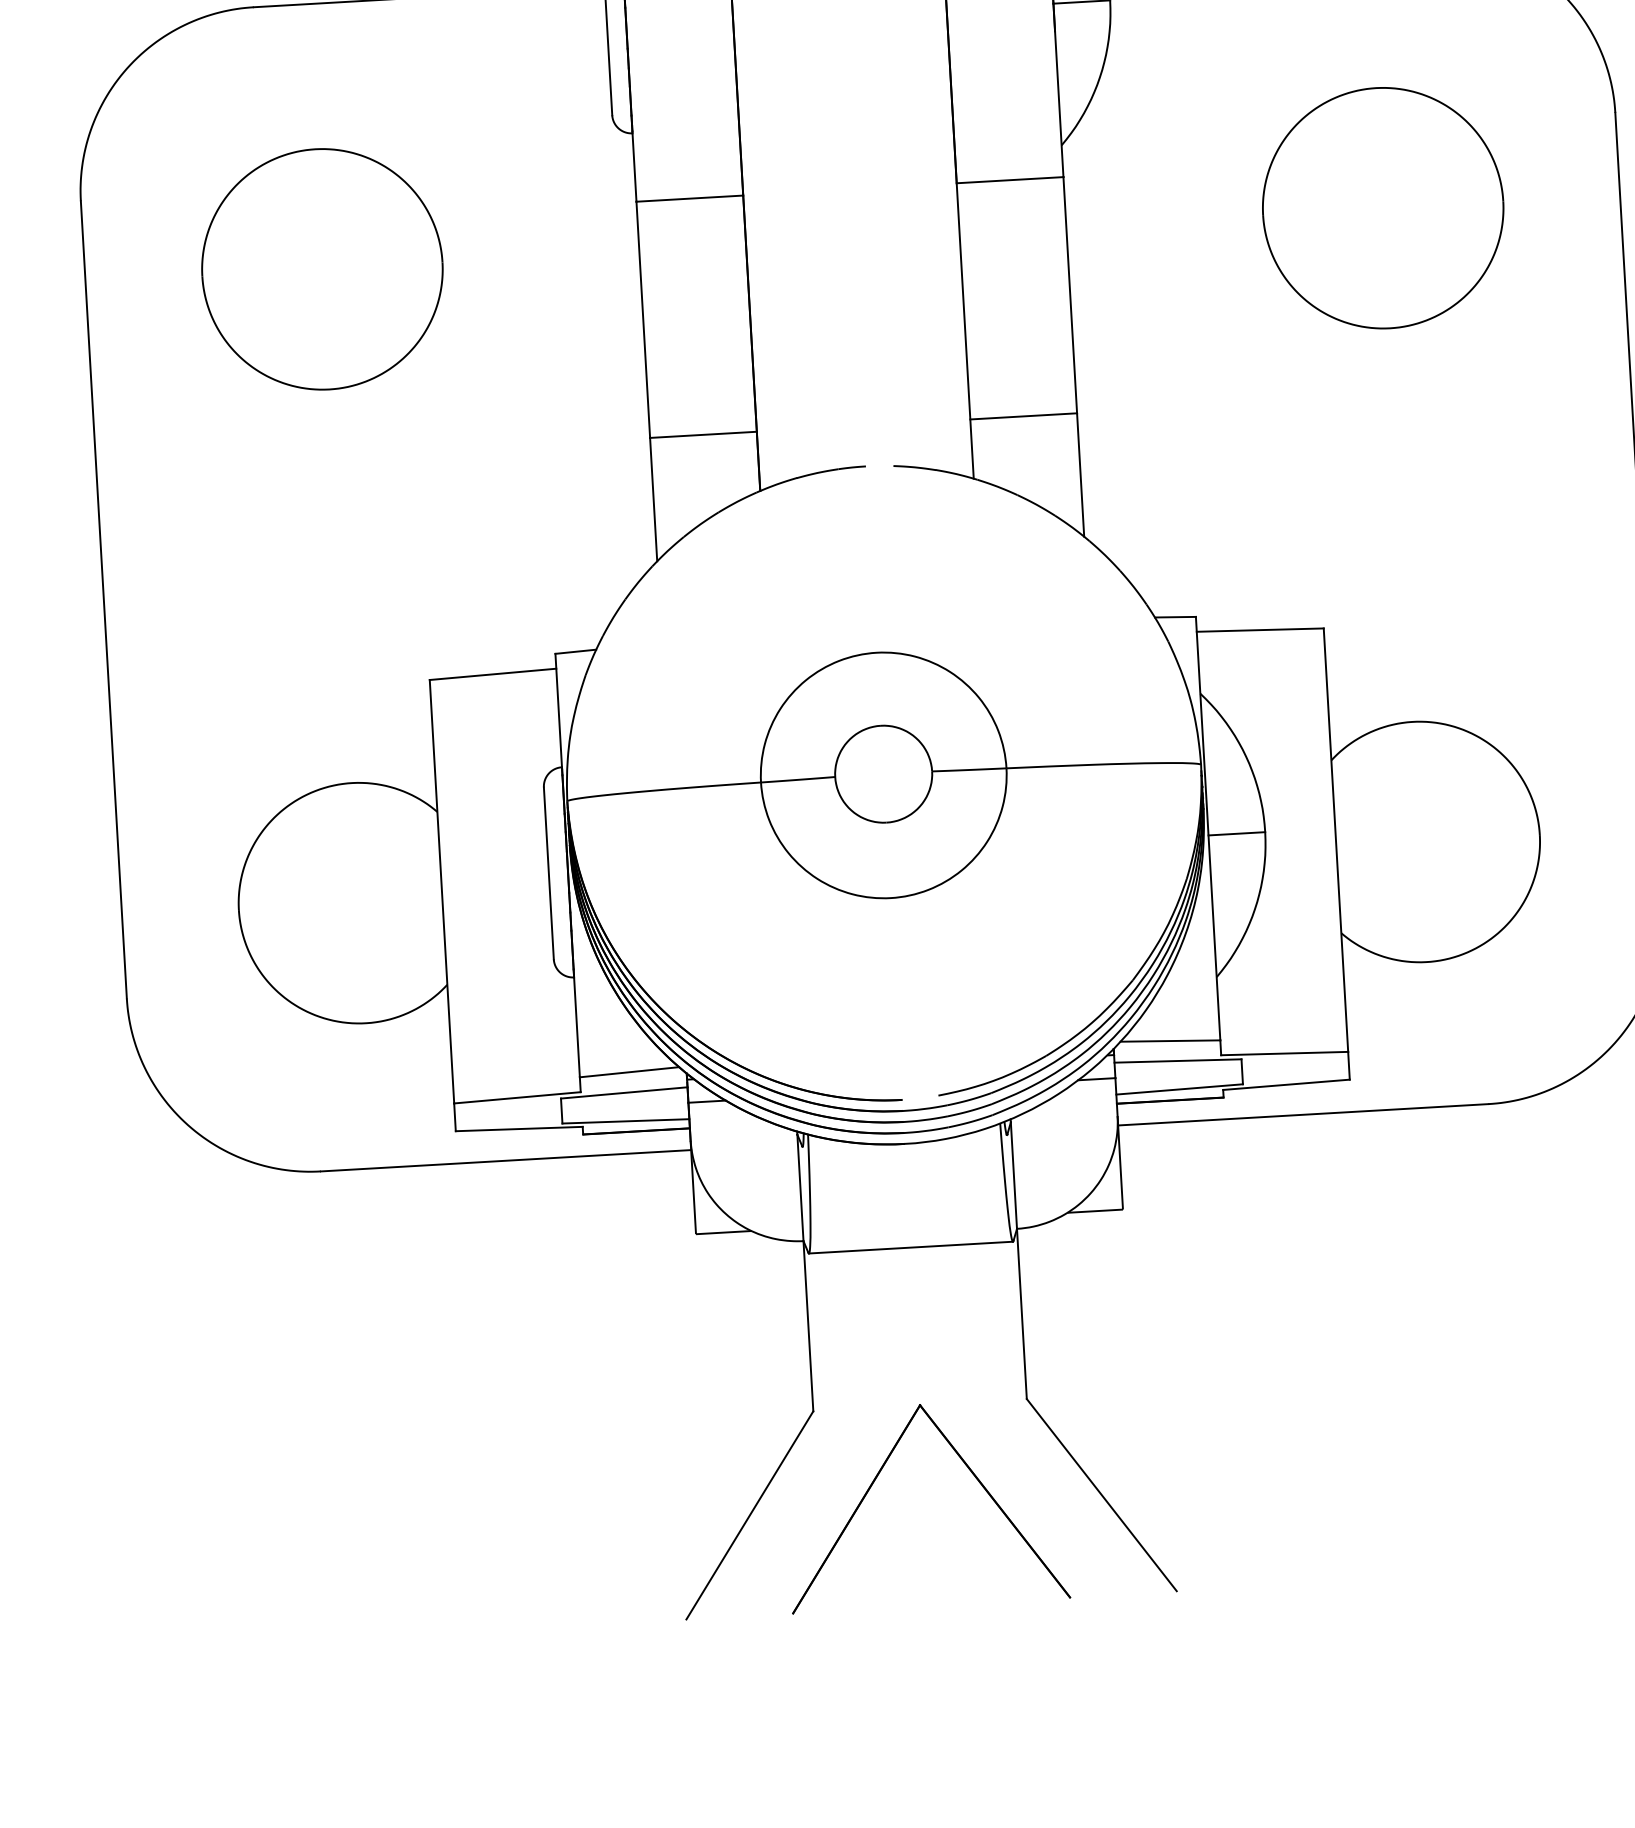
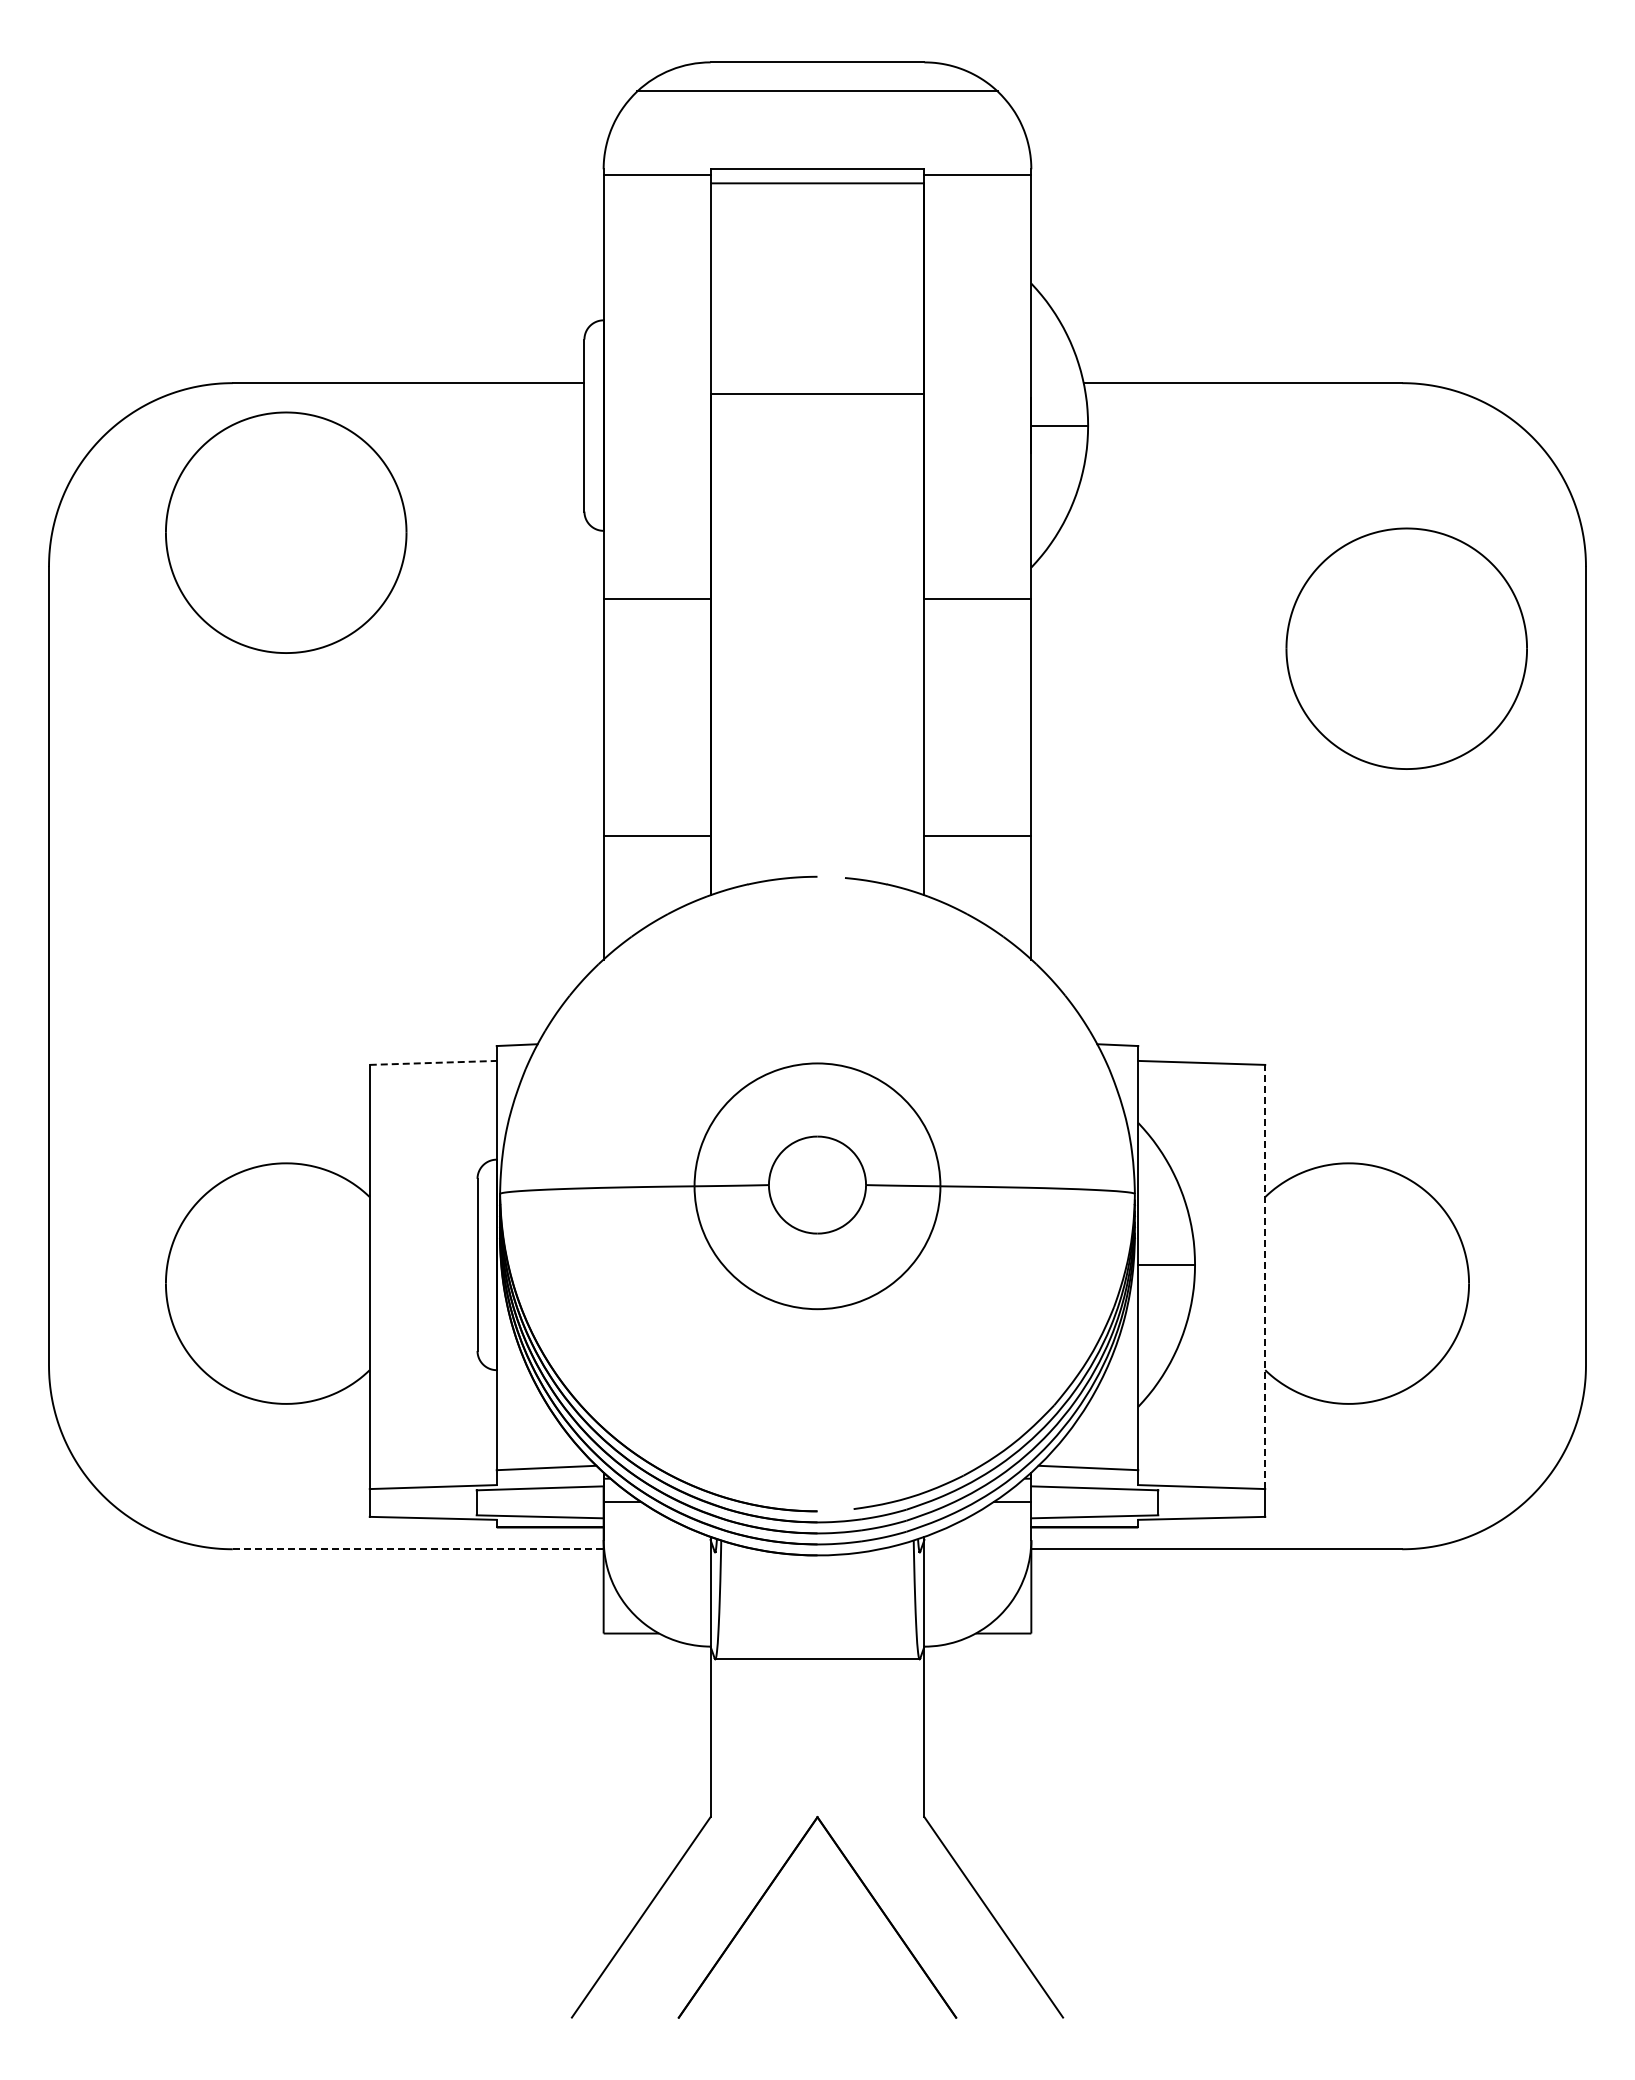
part: (1382, 207) -> (1406, 648), moved
part: (322, 269) -> (286, 532), moved
line: (493, 673) -> (433, 1062), solid -> dashed
line: (1336, 839) -> (1265, 1276), solid -> dashed
line: (506, 1160) -> (418, 1549), solid -> dashed

